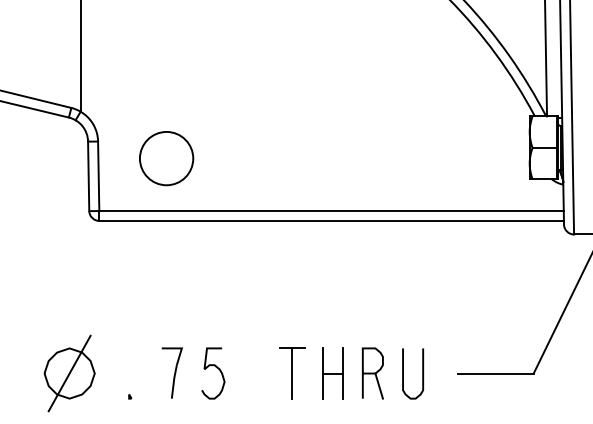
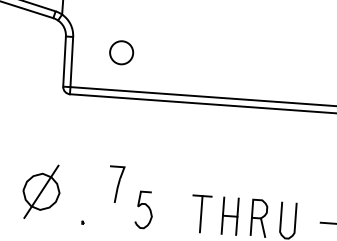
circle: (166, 158) -> (121, 52), size x0.6
part: (171, 372) -> (115, 184), moved
part: (69, 373) -> (41, 191), moved

